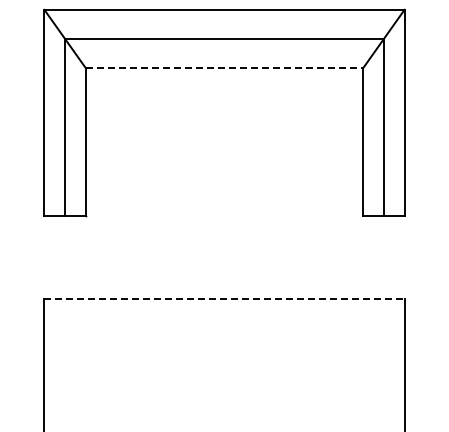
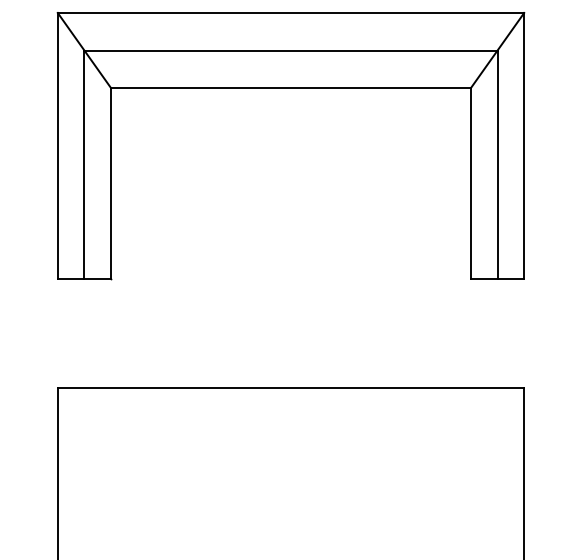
line: (224, 67) -> (291, 87), dashed -> solid
line: (224, 299) -> (291, 388), dashed -> solid

